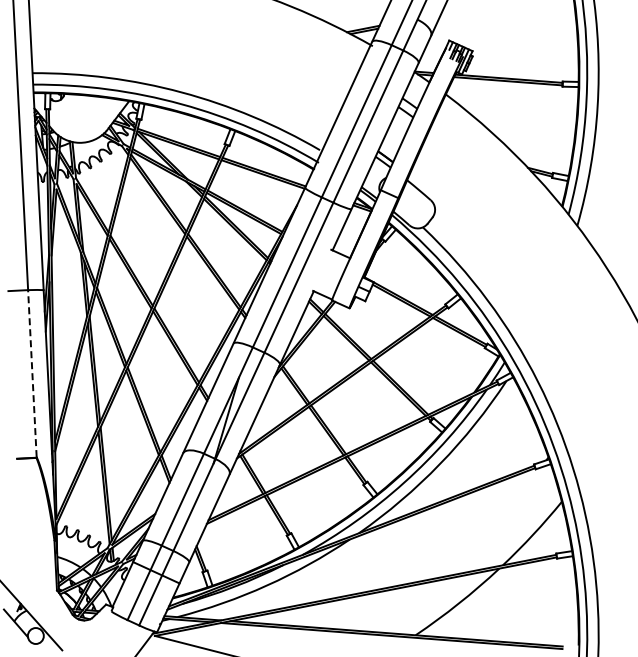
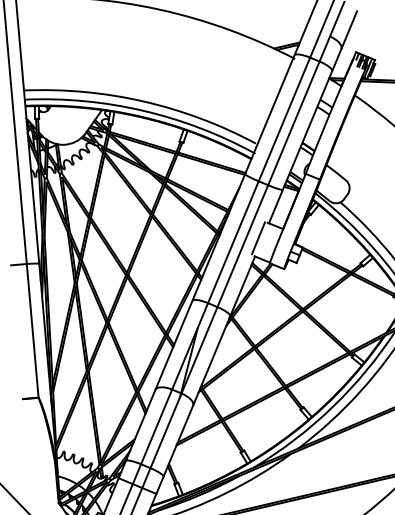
line: (318, 268) -> (258, 238), added
line: (32, 373) -> (32, 330), dashed -> solid

